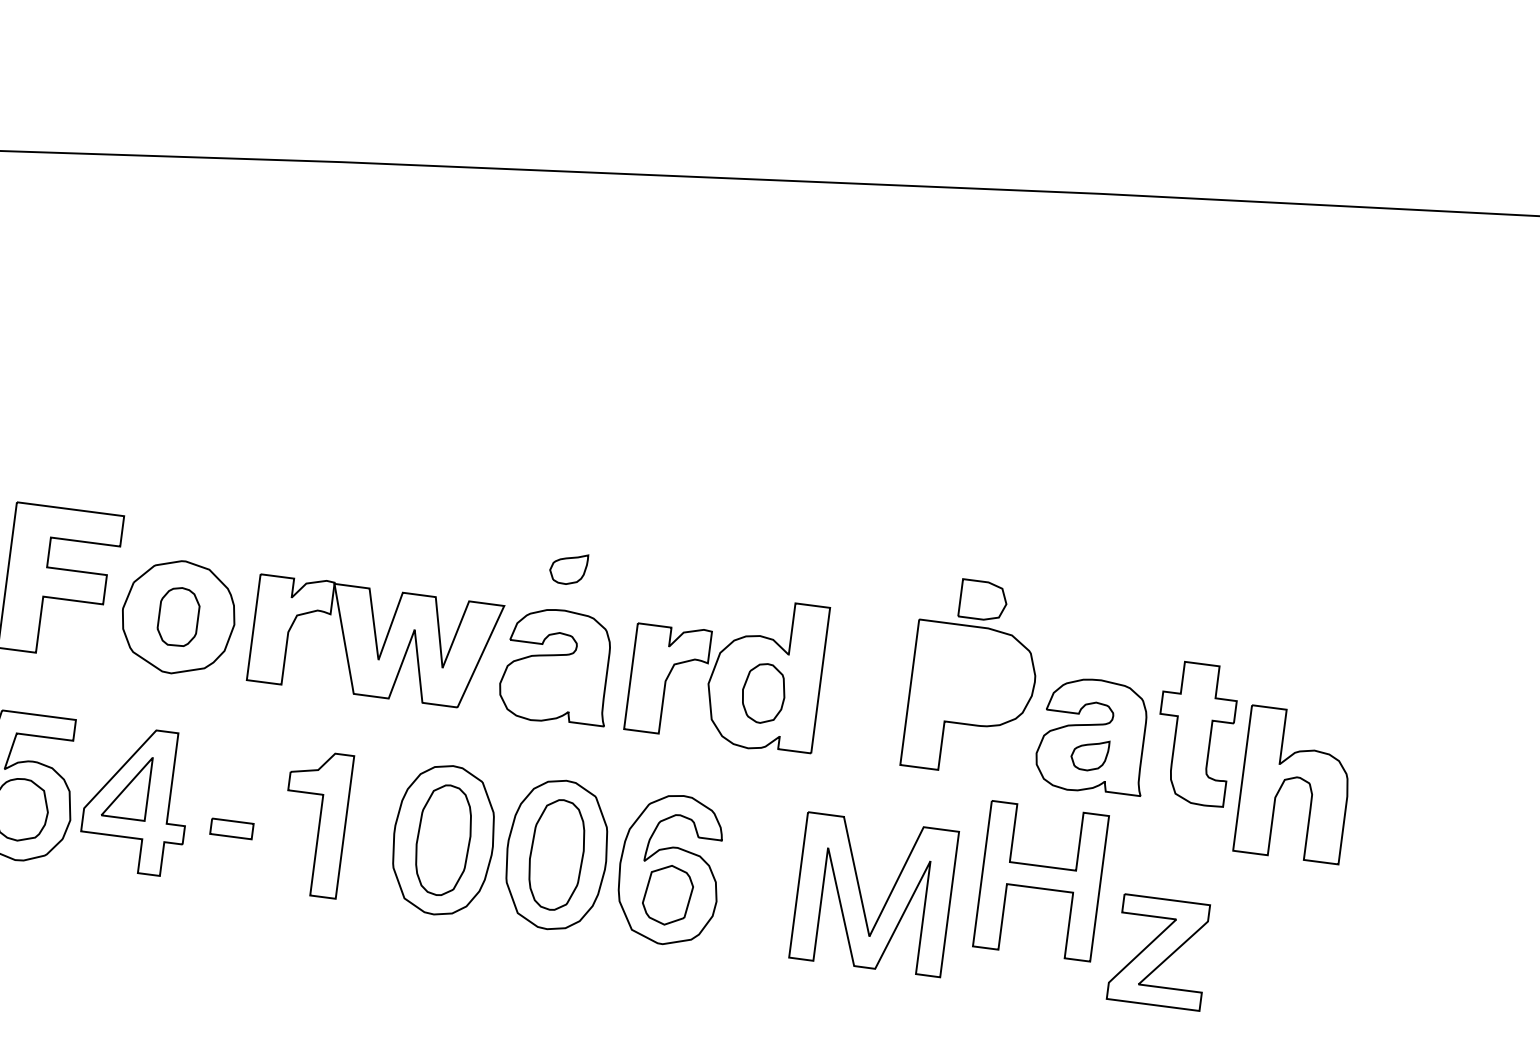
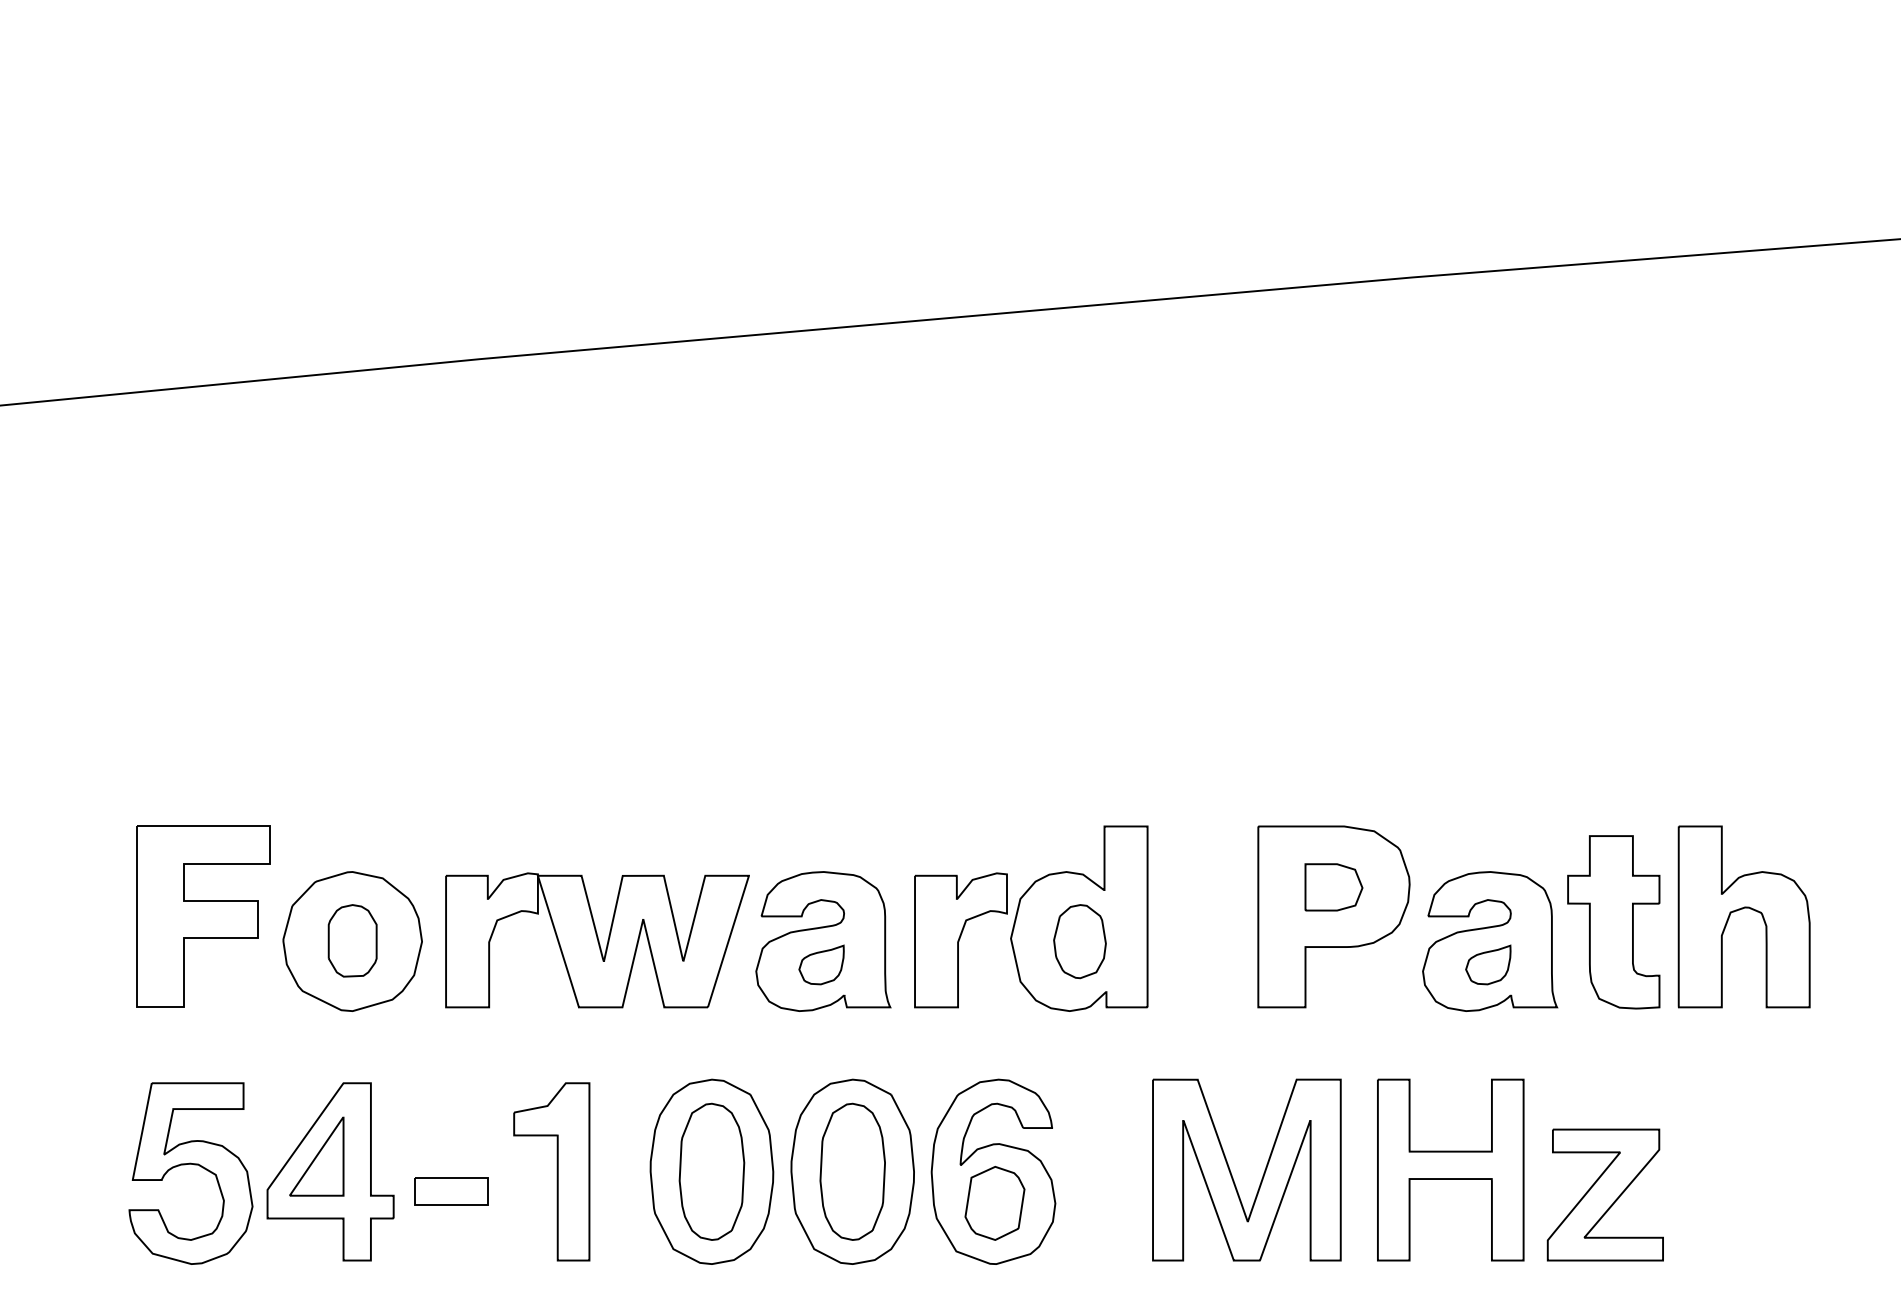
part: (568, 568) -> (821, 964), moved
part: (983, 600) -> (1333, 887), moved
part: (1294, 778) -> (1742, 909), moved
part: (231, 828) -> (451, 1191), size x1.43
part: (1040, 880) -> (1450, 1169), moved

